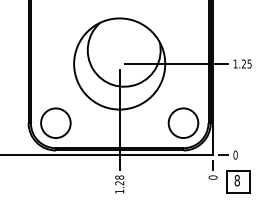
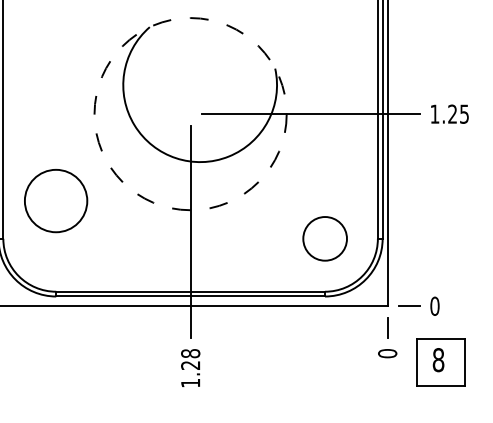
circle: (119, 63) -> (190, 113), solid -> dashed
circle: (55, 122) -> (55, 199), moved
circle: (183, 122) -> (325, 237), size x0.7

